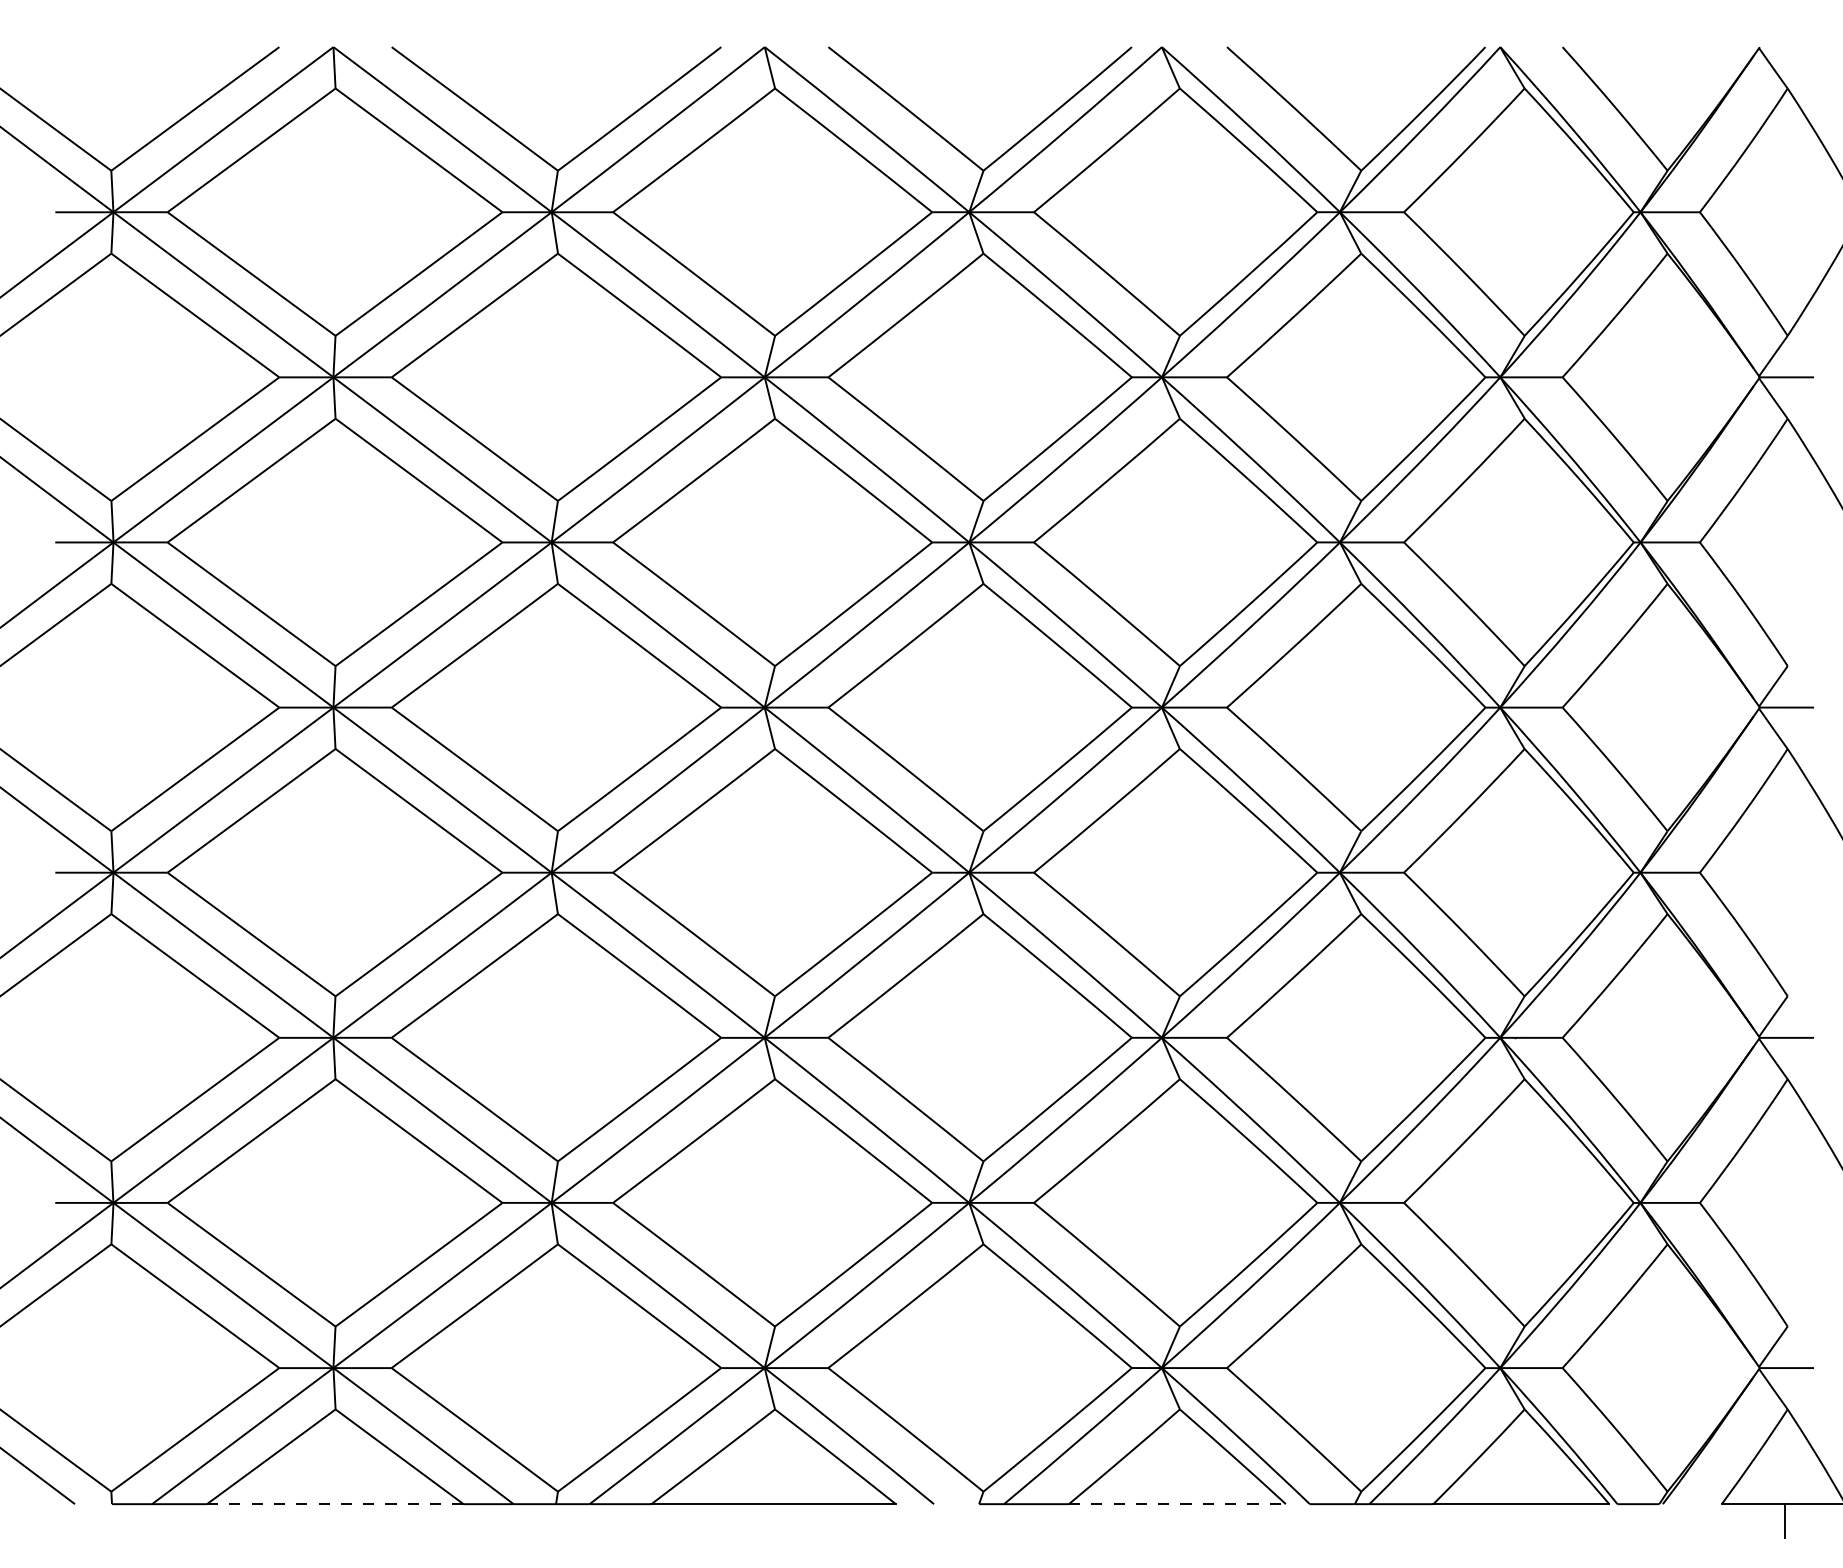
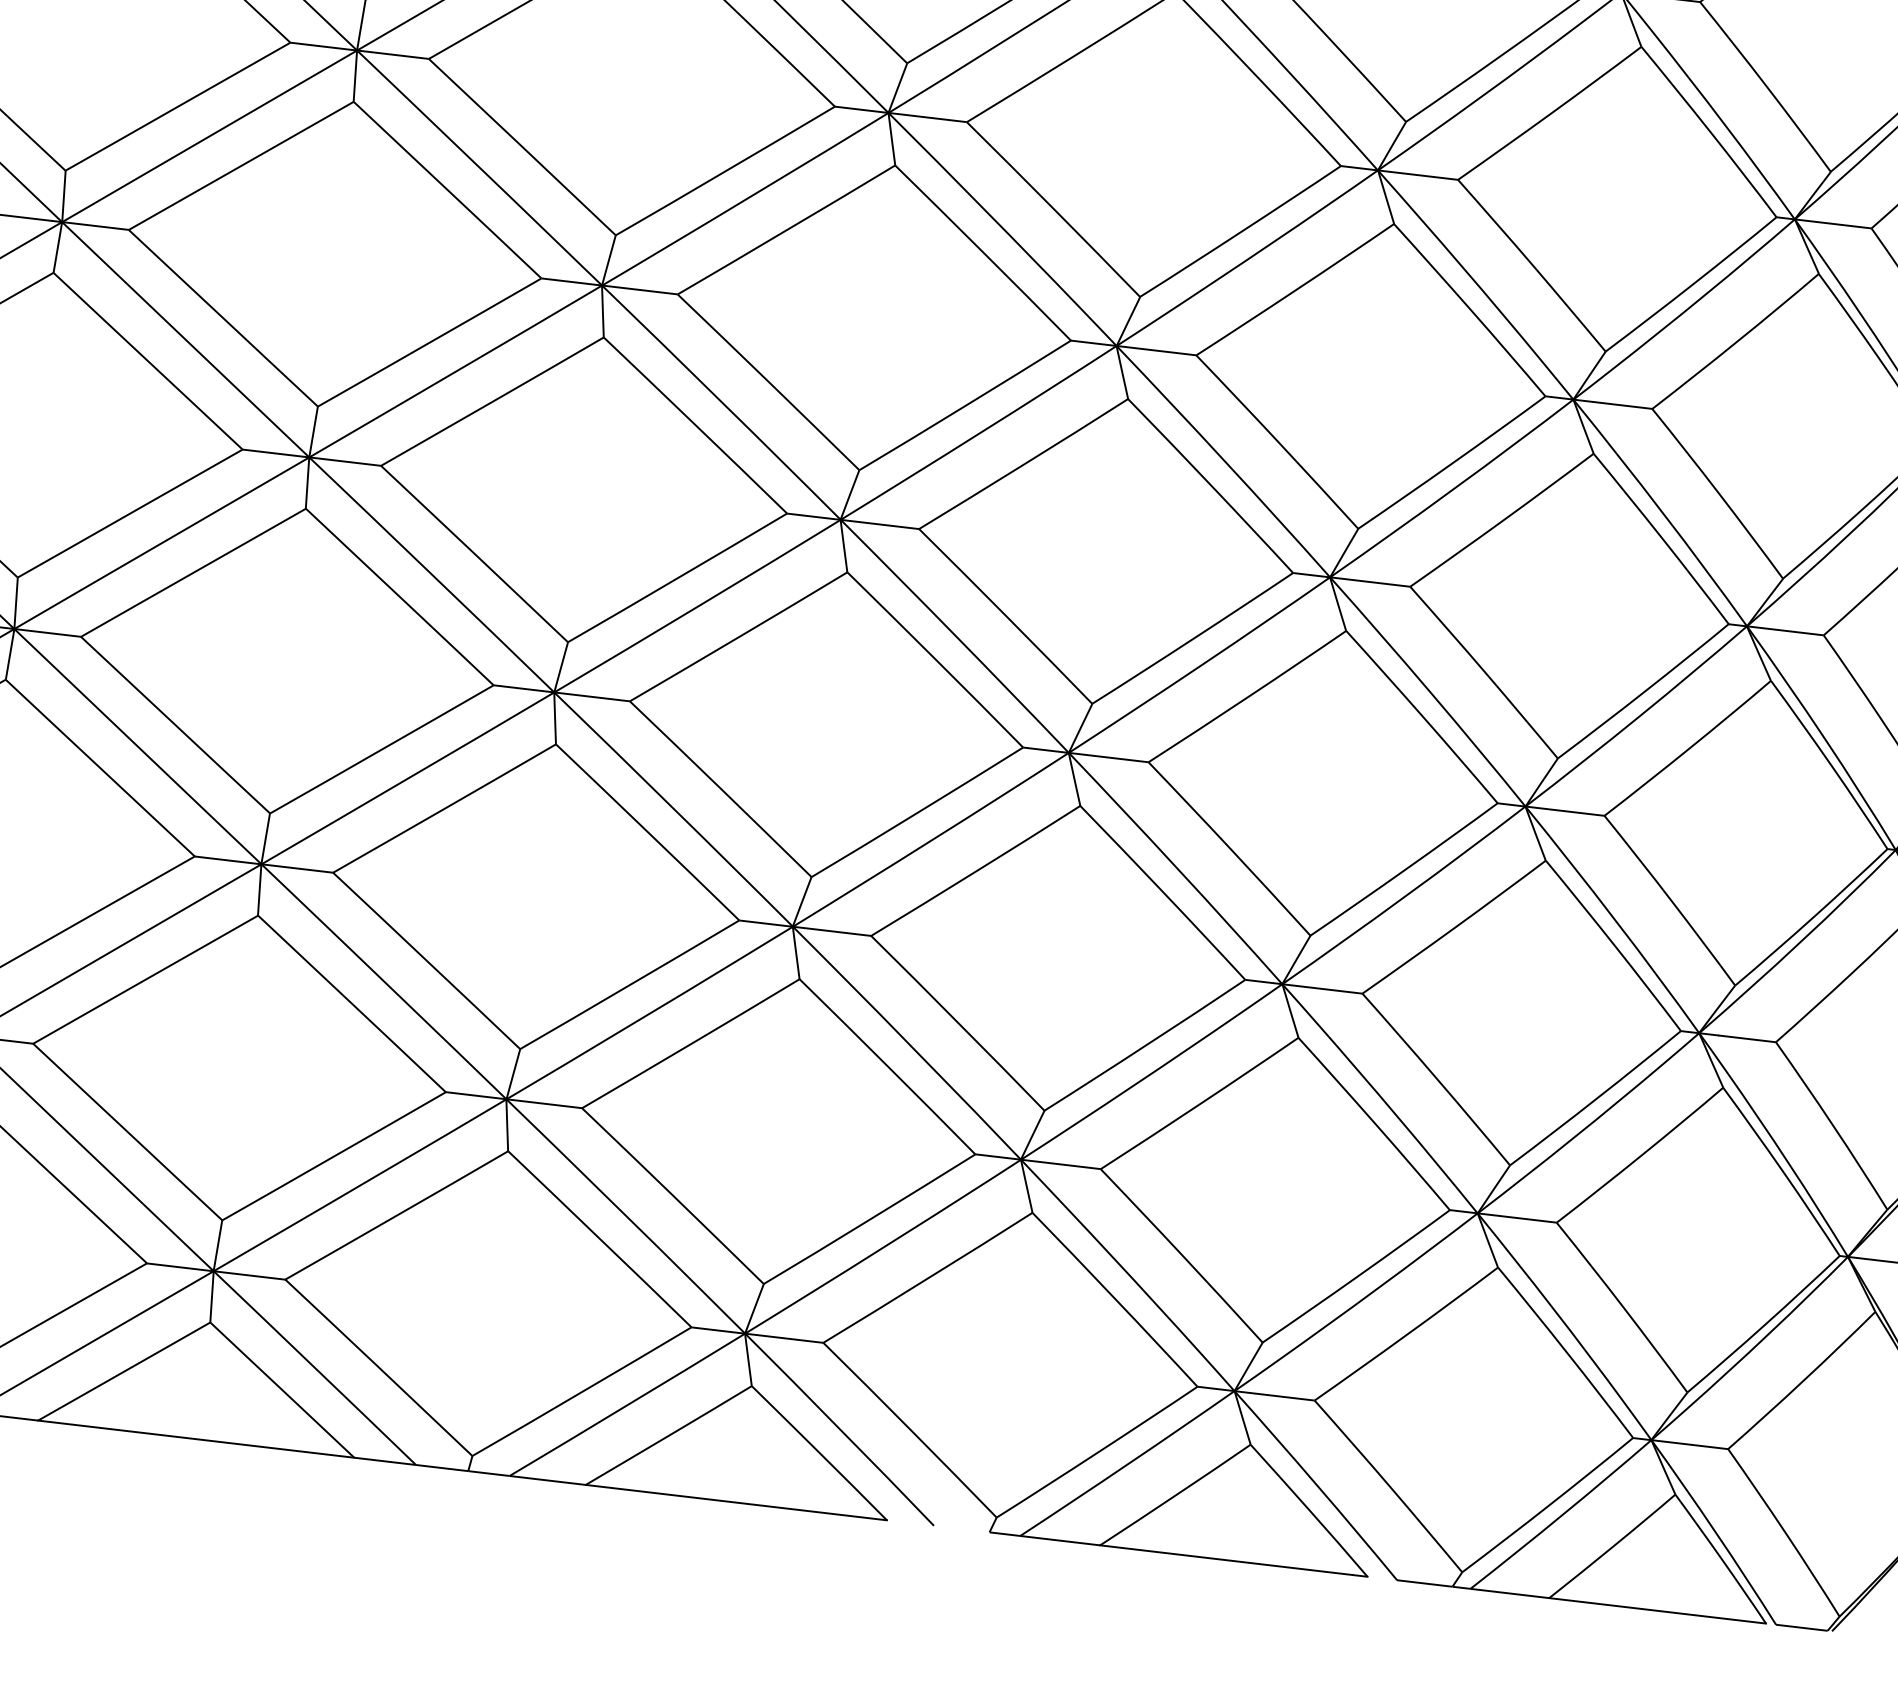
line: (335, 1504) -> (196, 1439), dashed -> solid
line: (1177, 1504) -> (1233, 1561), dashed -> solid

